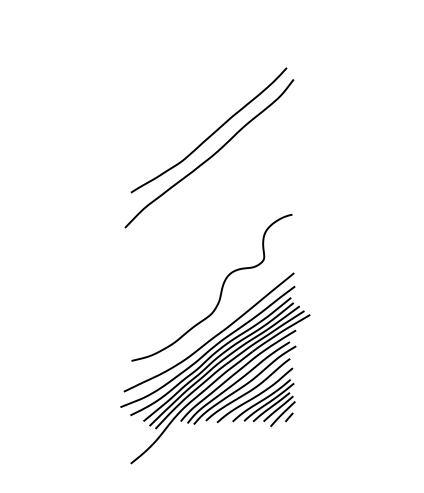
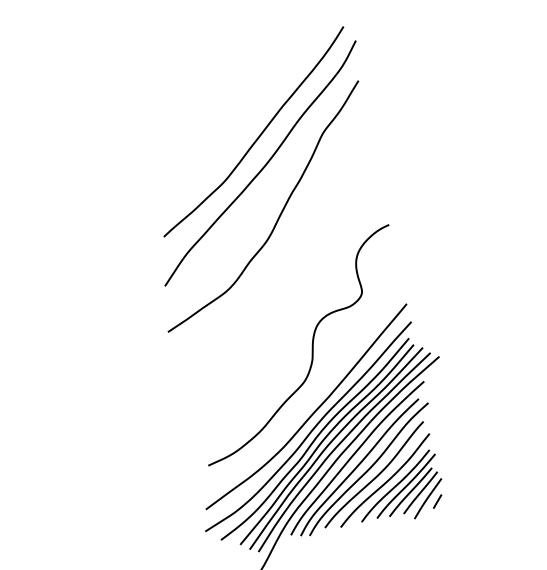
curve: (215, 192) -> (278, 214), added

